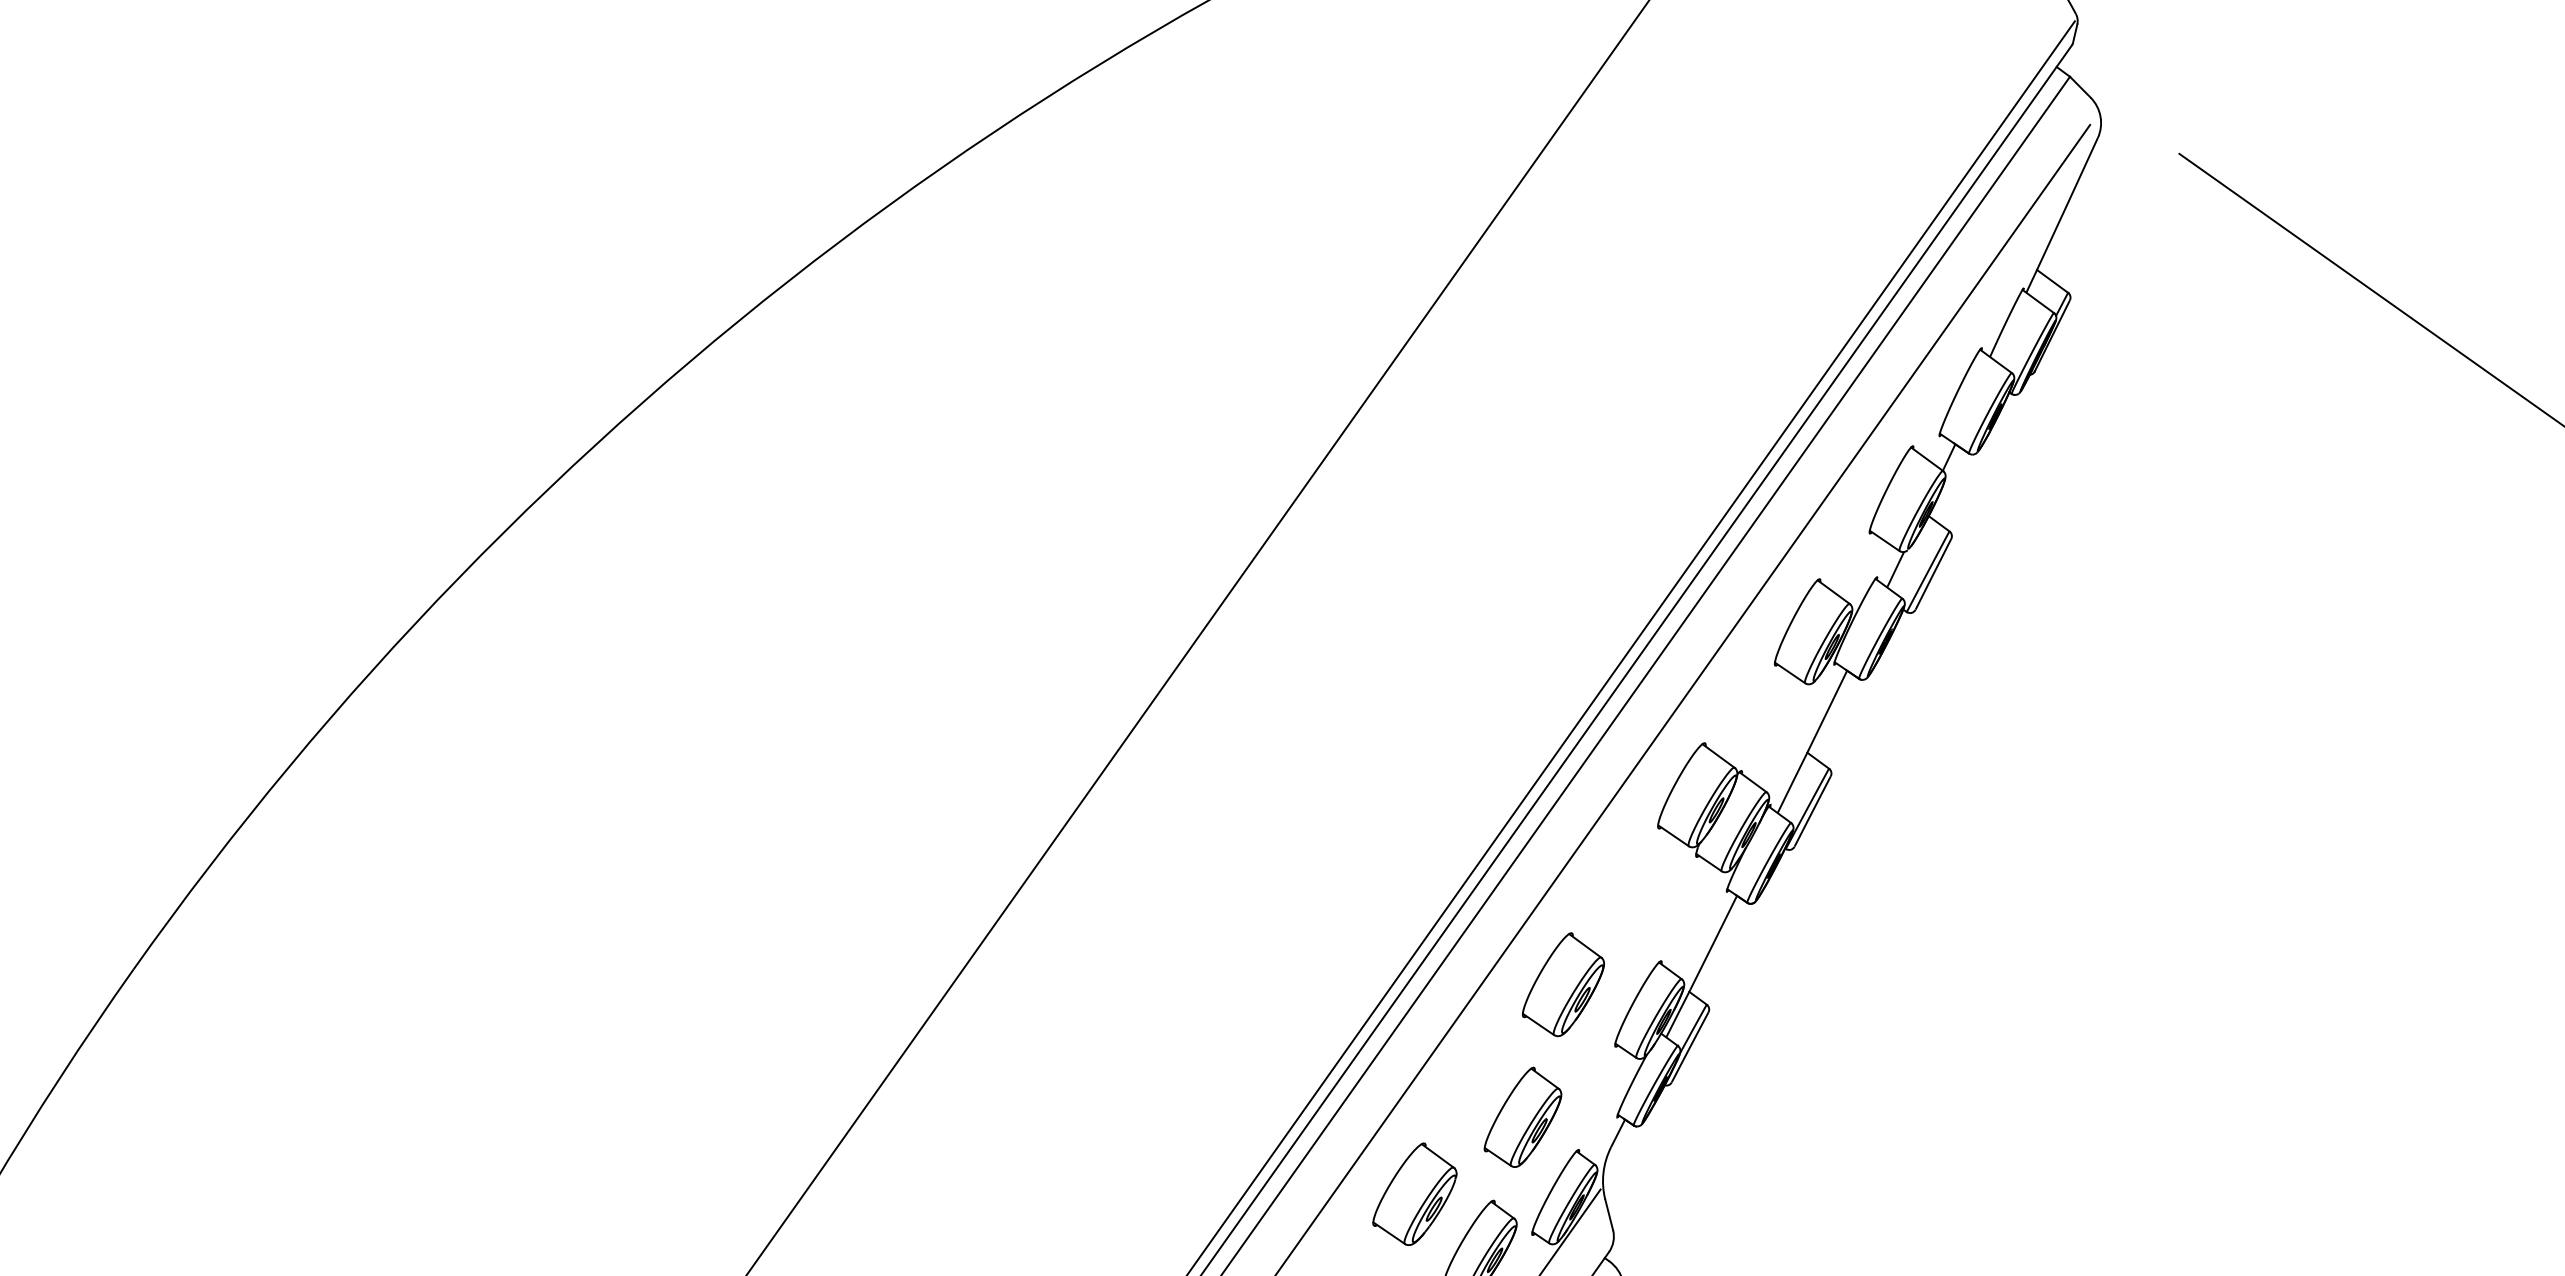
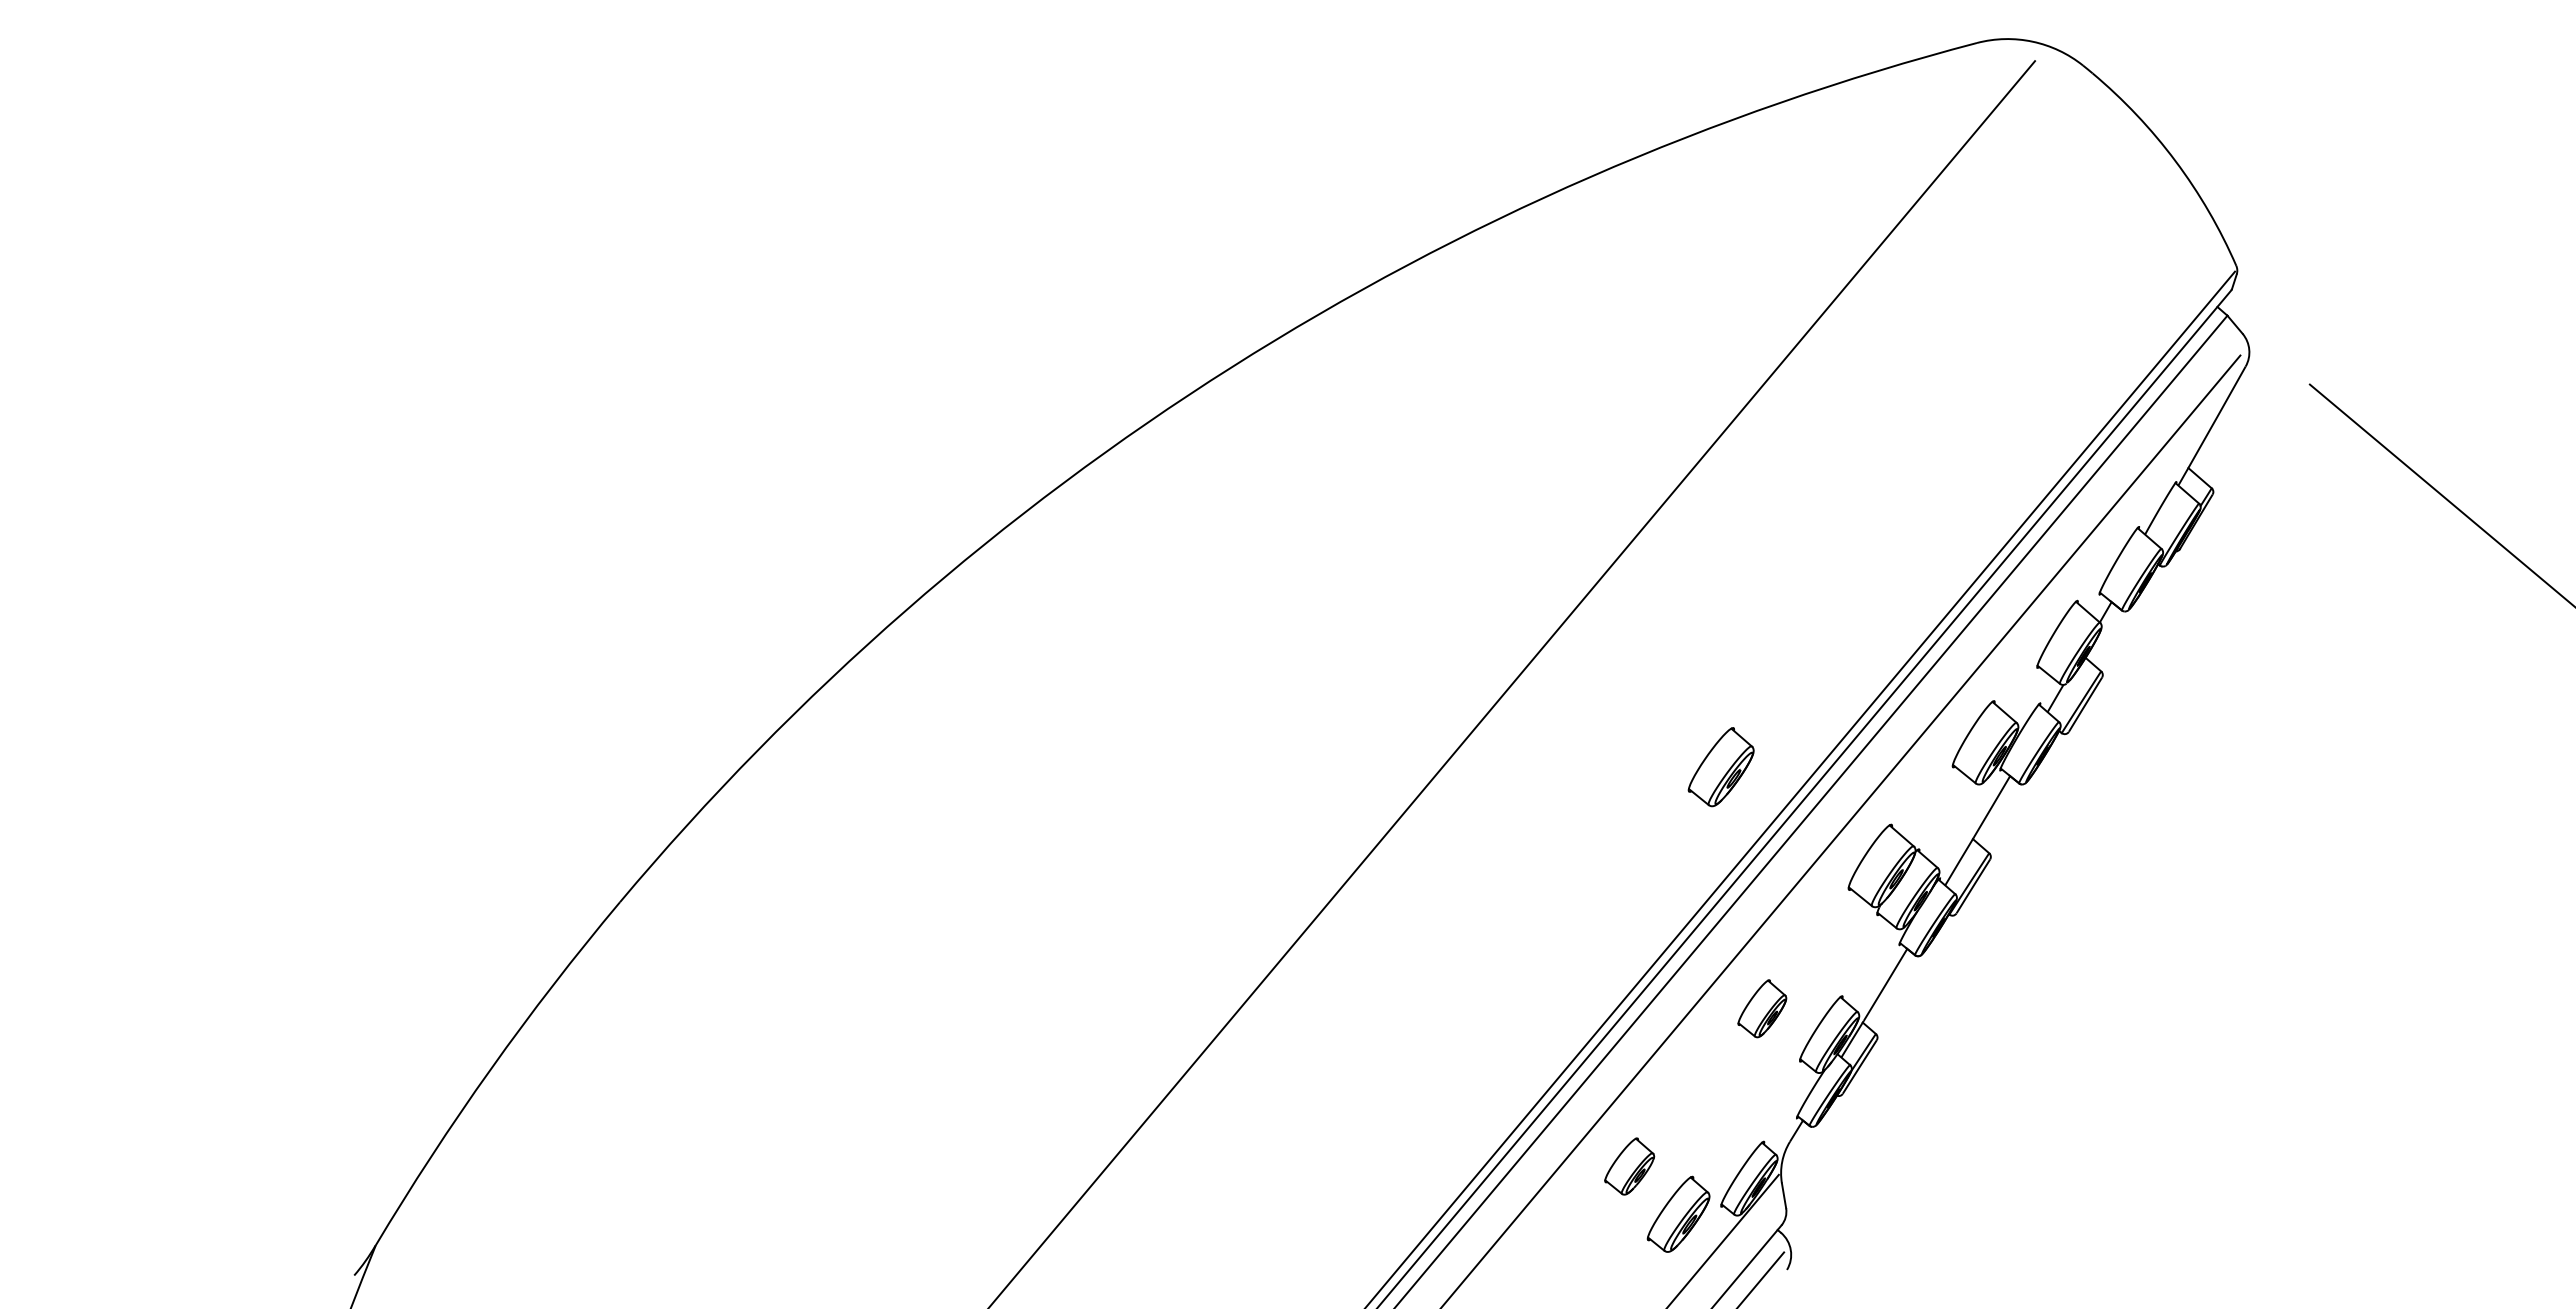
part: (1563, 984) -> (1762, 1008), size x0.7
part: (1521, 1118) -> (1720, 767), moved
part: (1414, 1194) -> (1629, 1166), size x0.7

